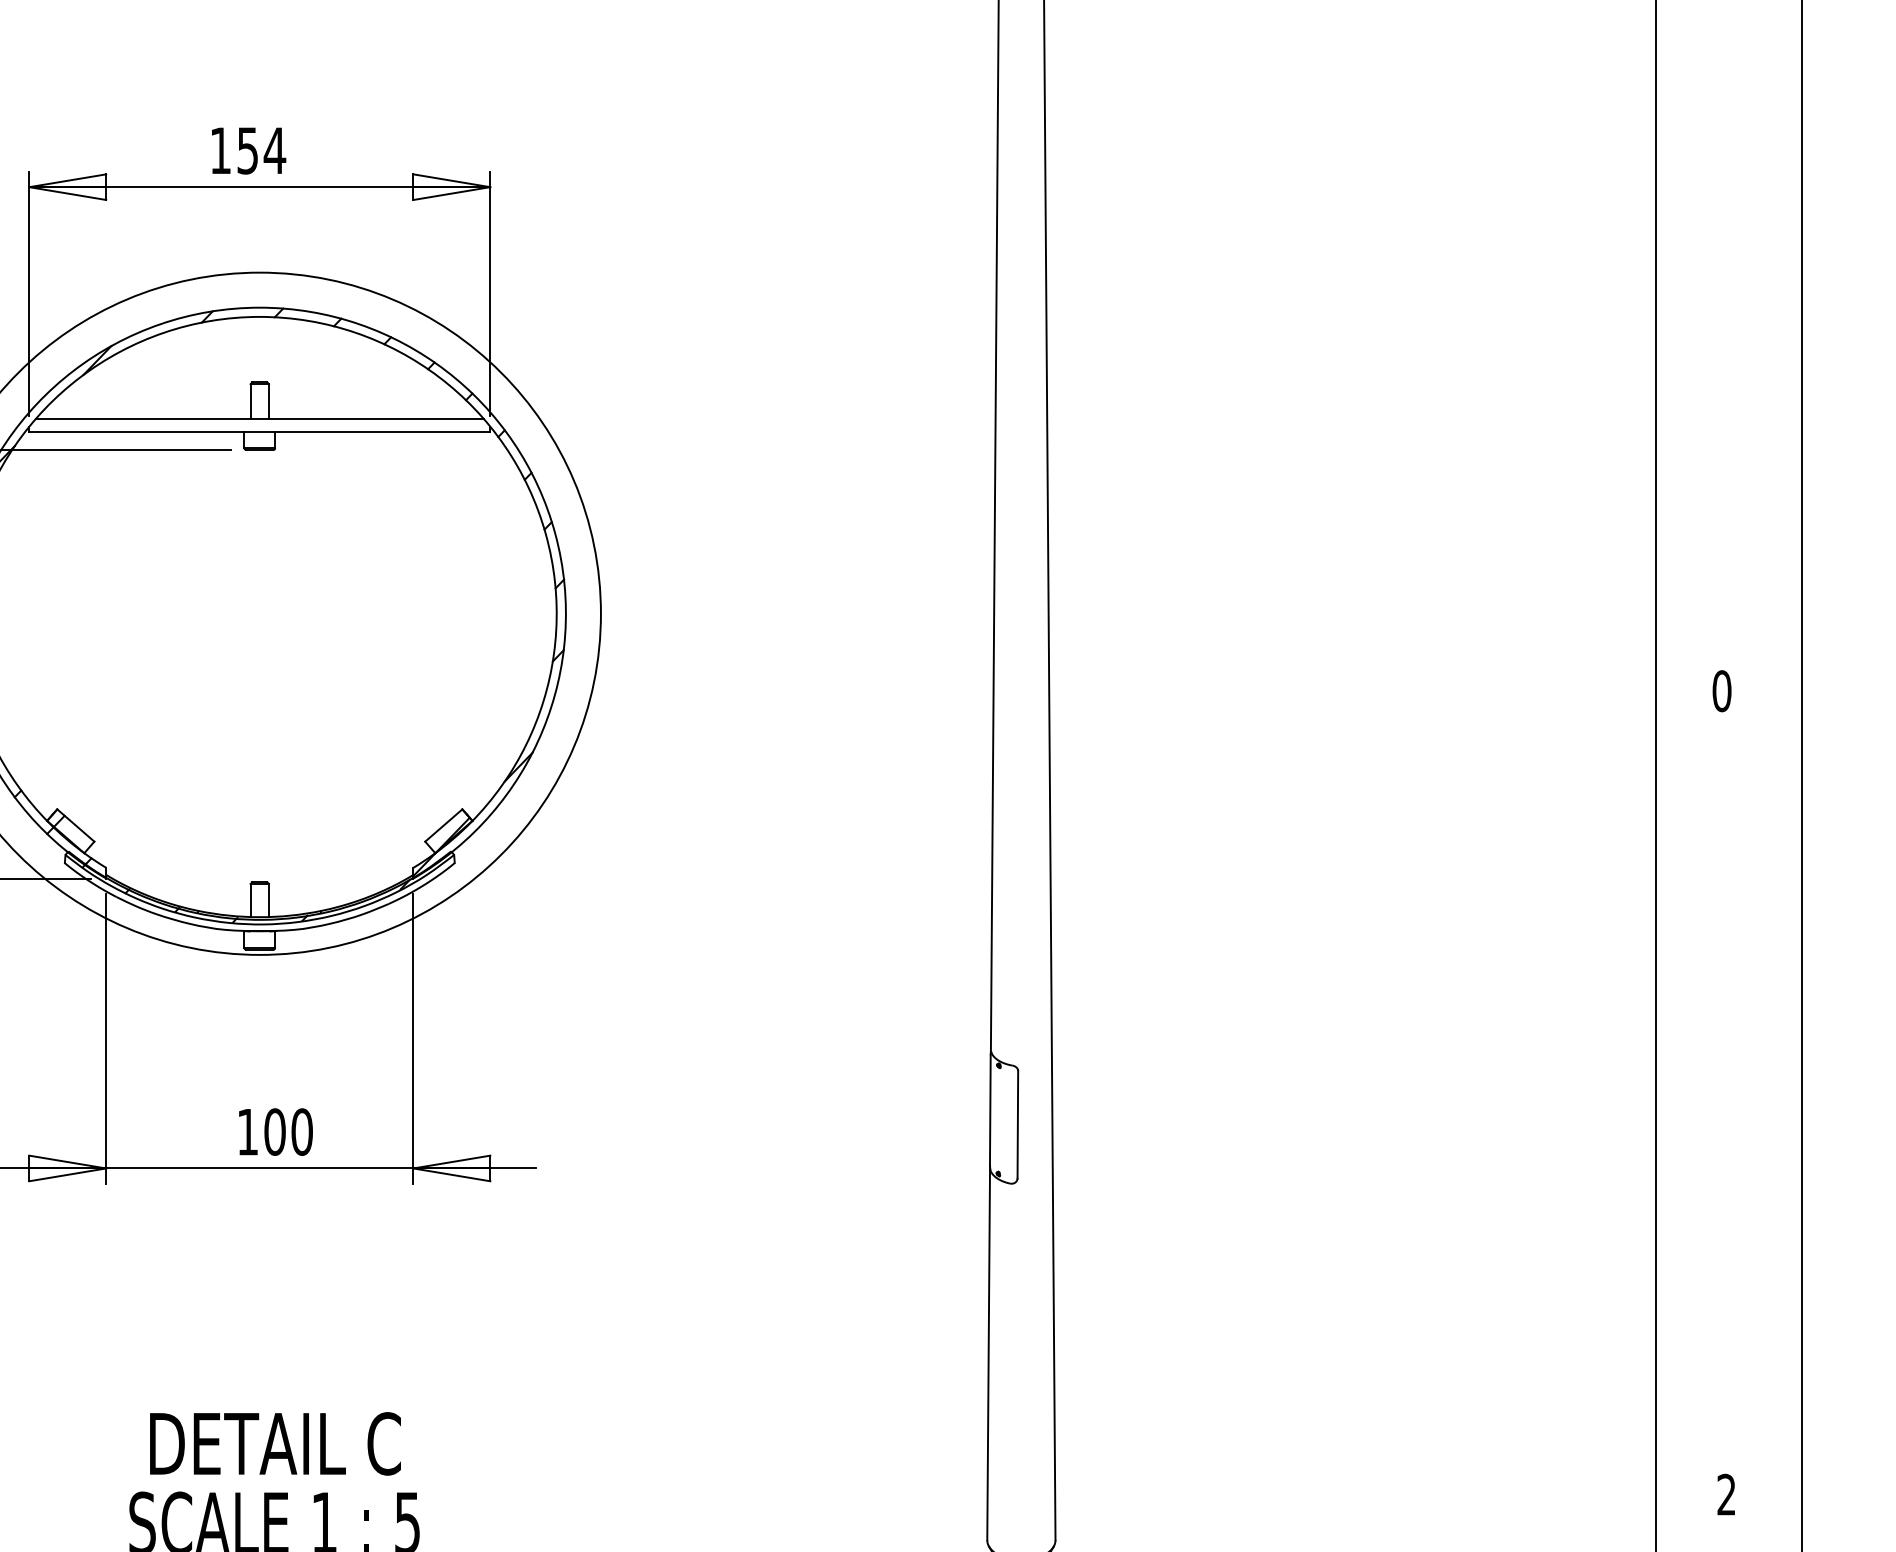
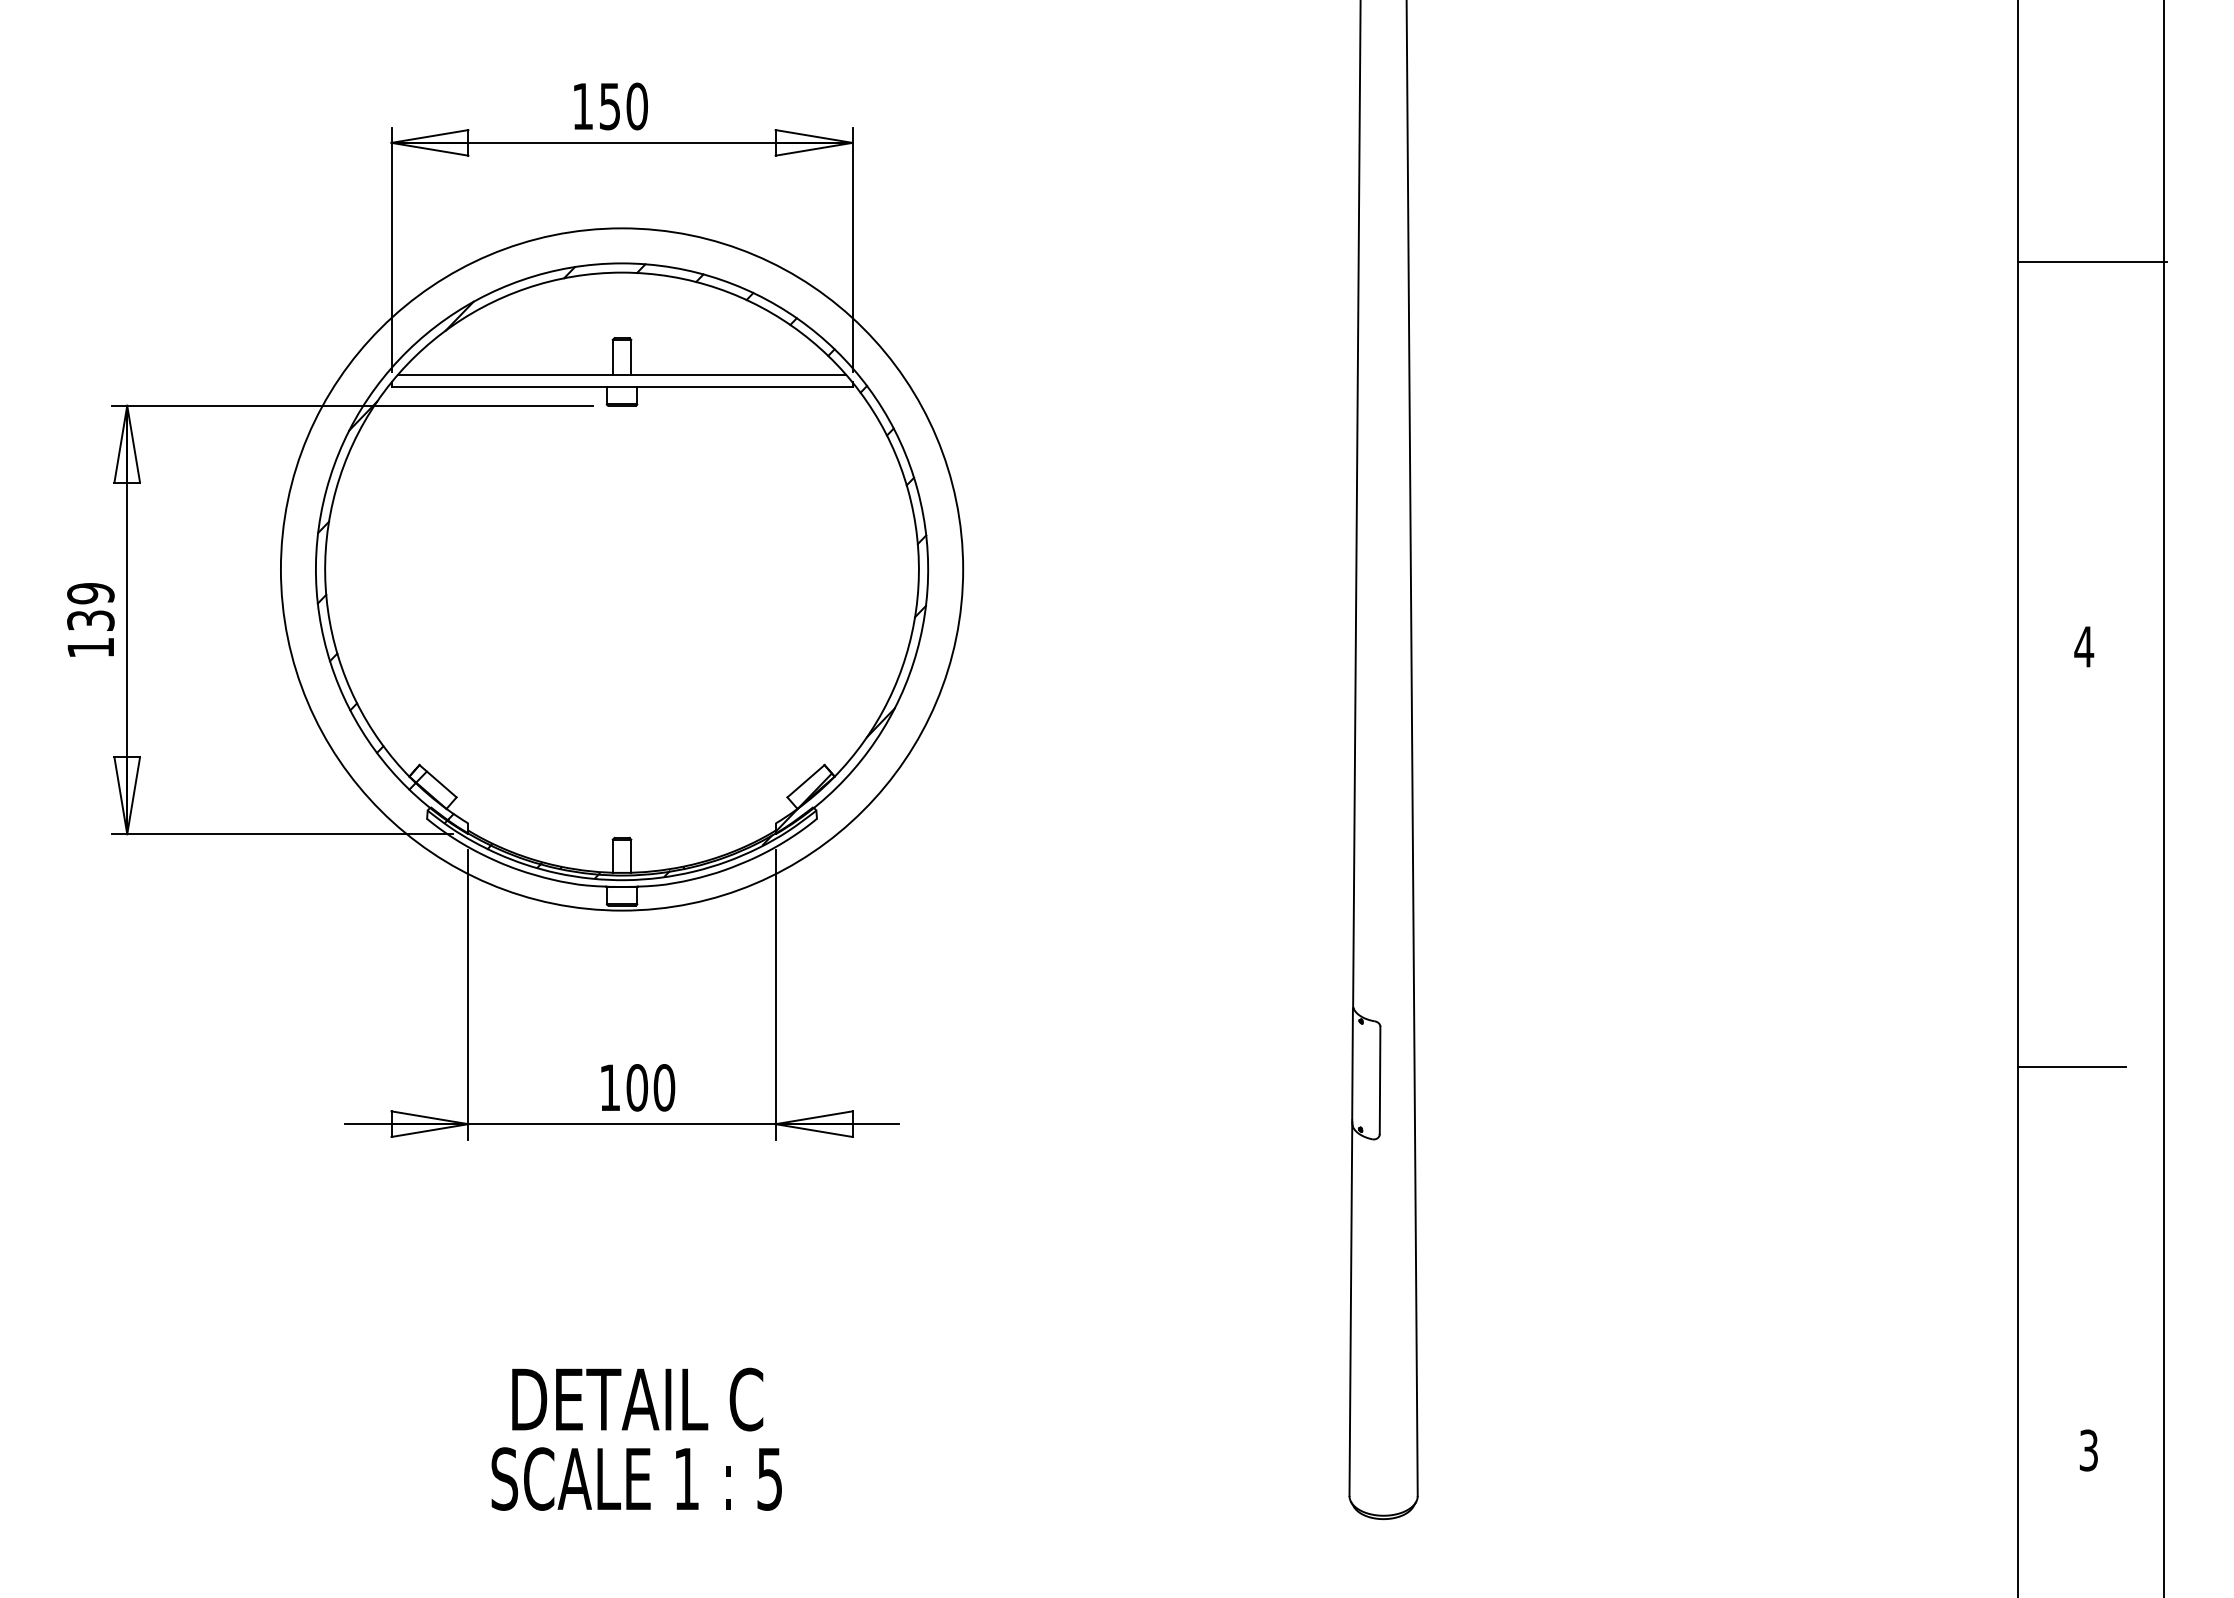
text: (274, 150) -> (636, 106), 154 -> 150
line: (1730, 306) -> (2092, 262), added
text: (1722, 690) -> (2084, 646), 0 -> 4
line: (1709, 1111) -> (2071, 1067), added
text: (1726, 1494) -> (2088, 1450), 2 -> 3

